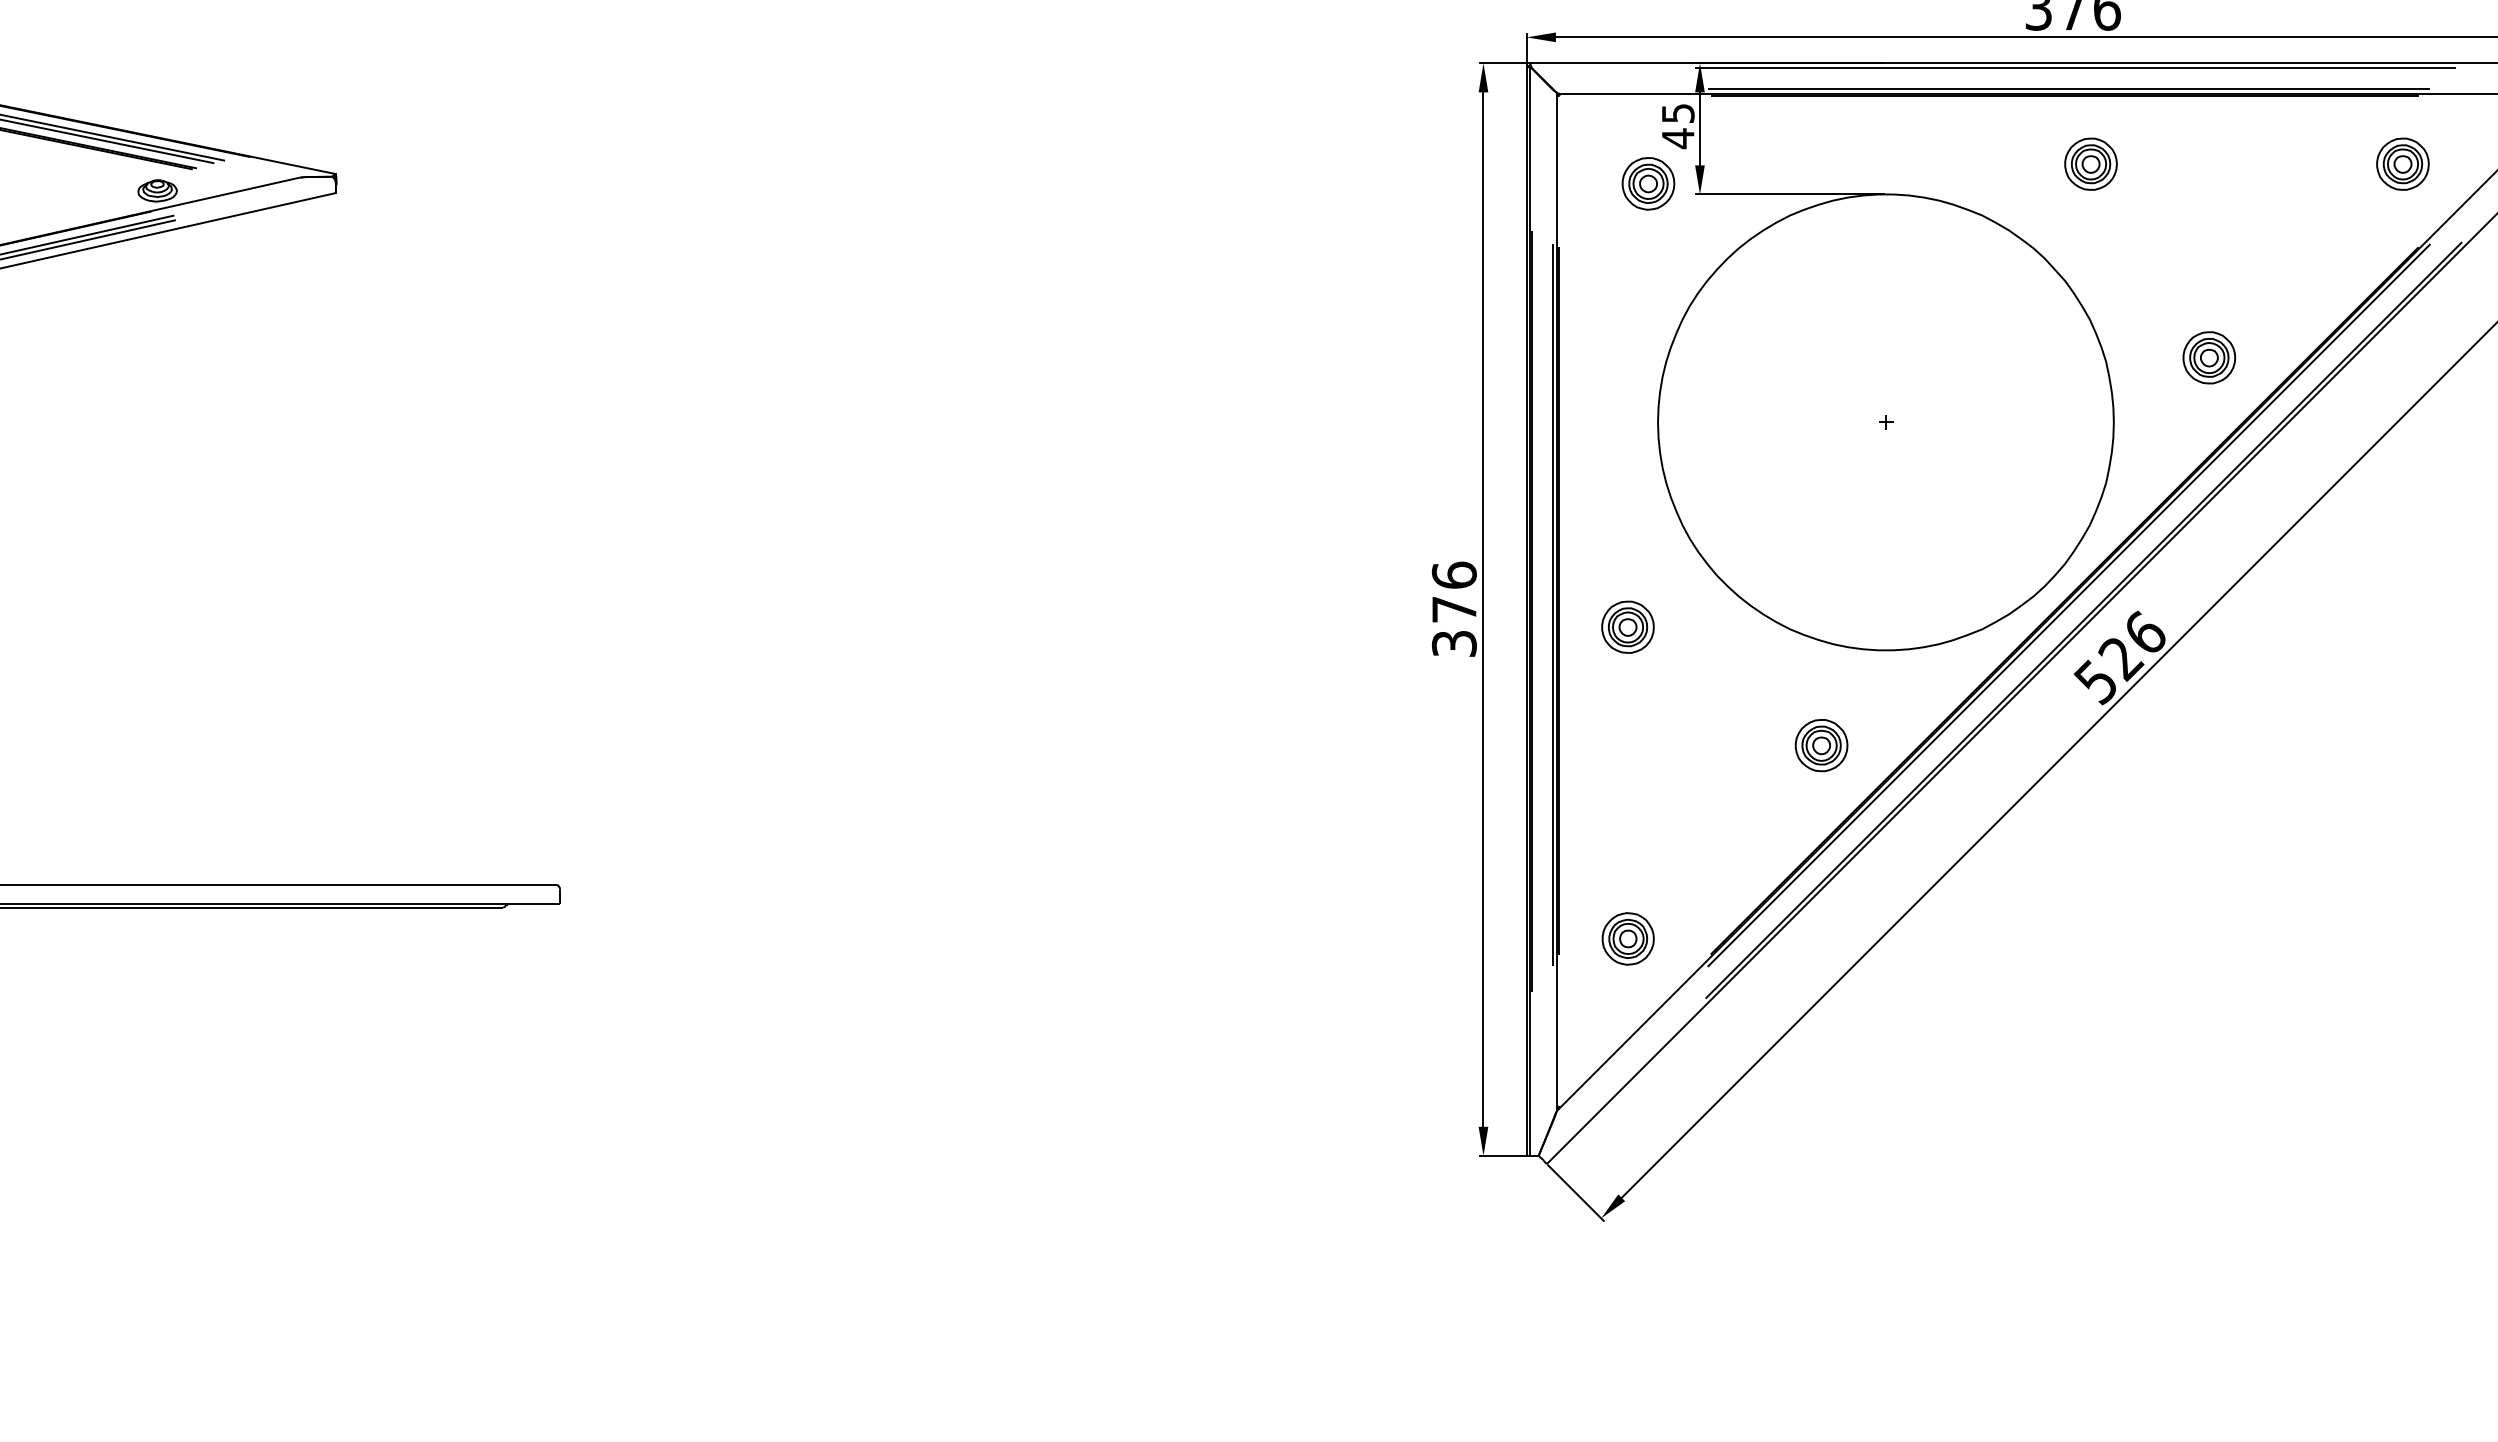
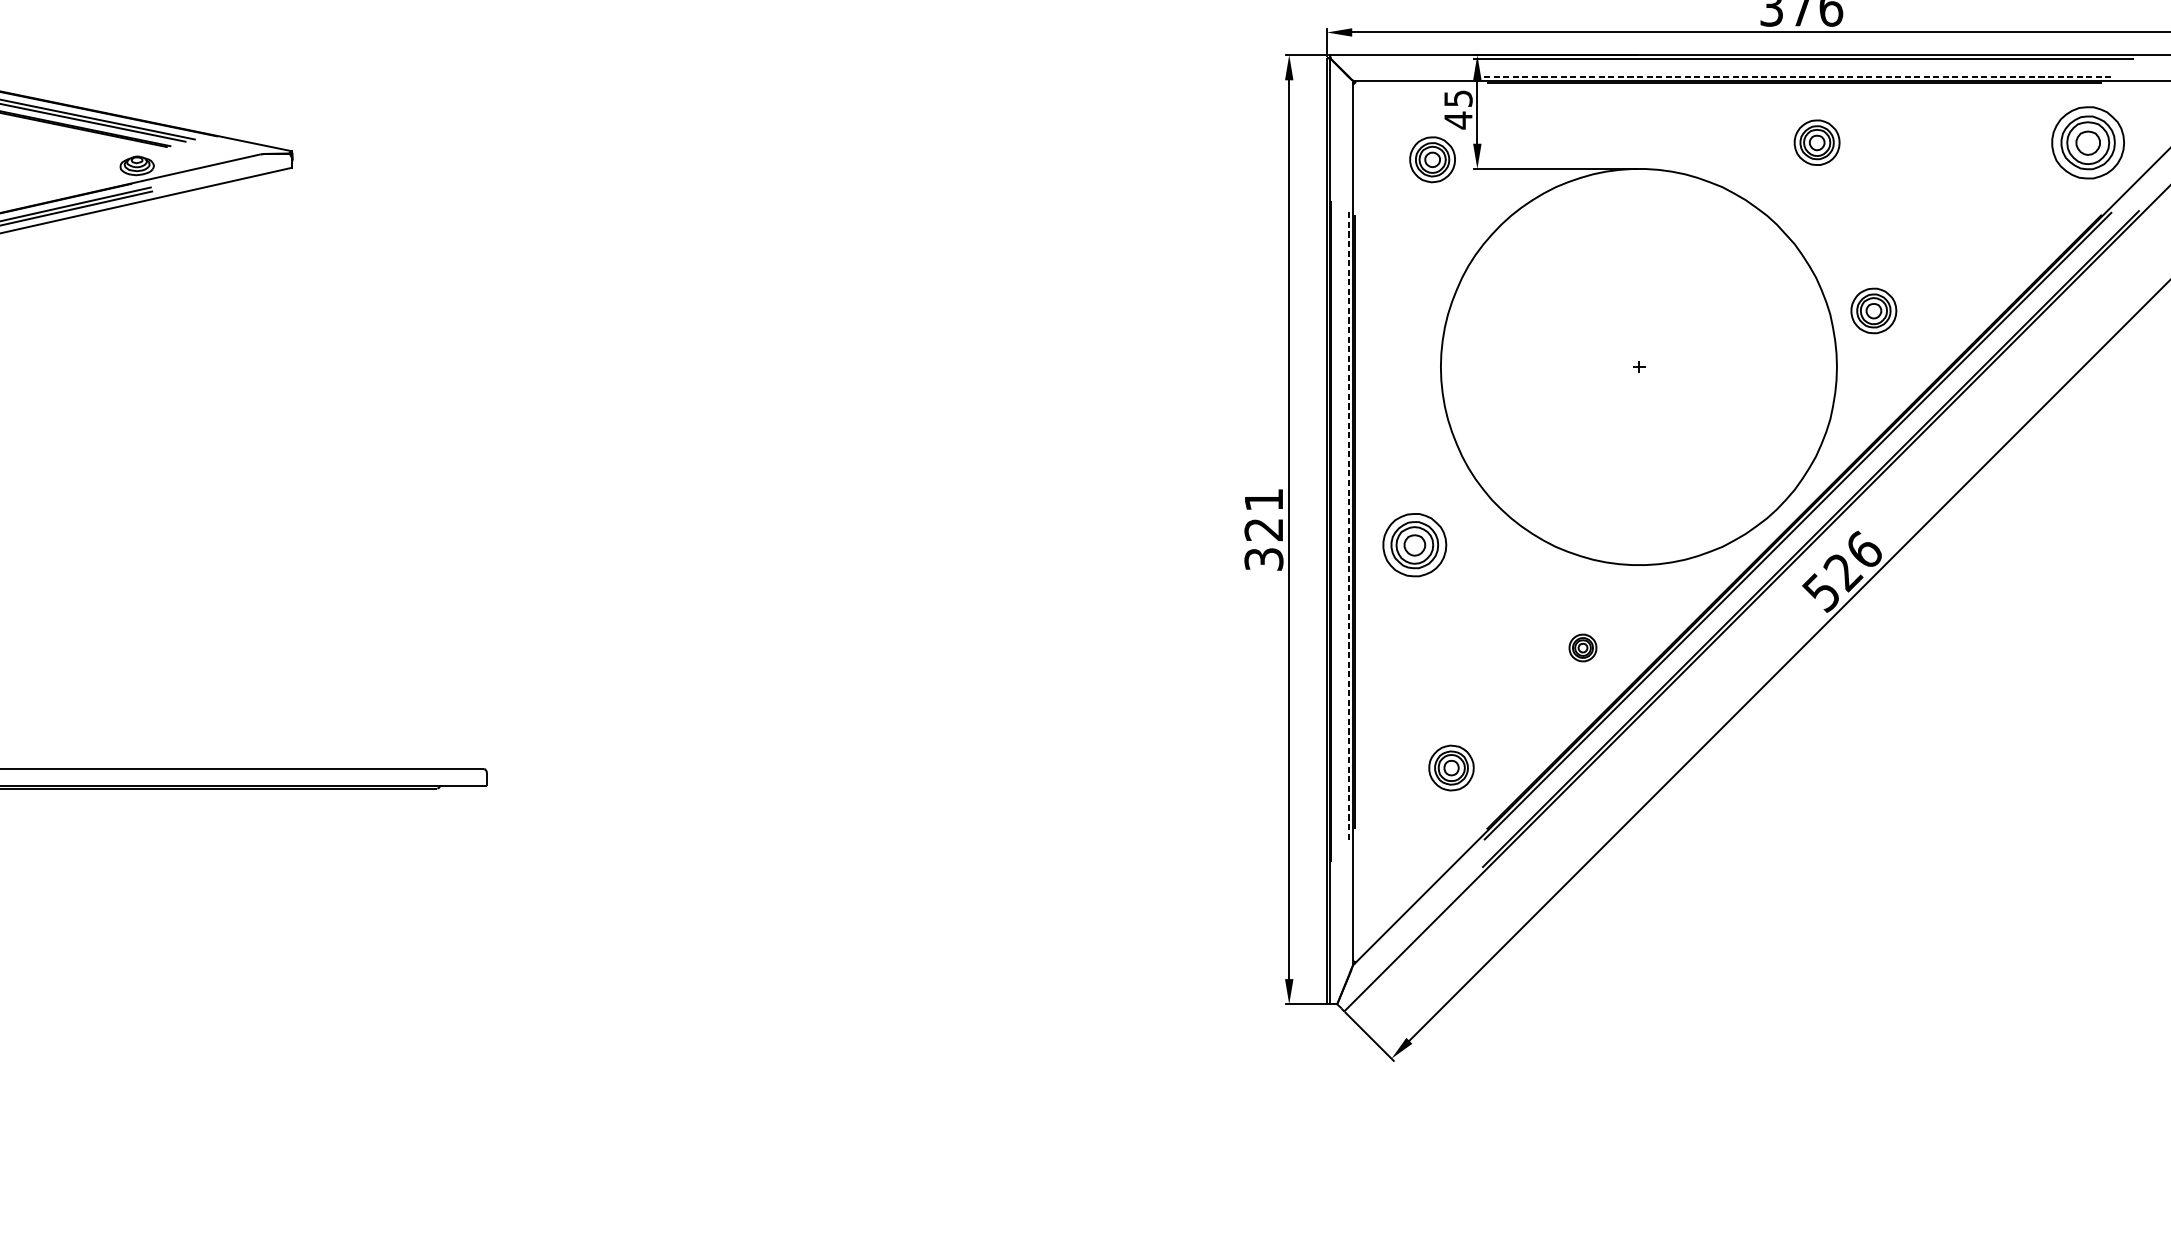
line: (2069, 88) -> (1798, 76), solid -> dashed
part: (2402, 163) -> (2087, 142), size x1.6
part: (2209, 357) -> (1874, 310), moved
text: (1453, 591) -> (1263, 513), 376 -> 321
line: (1552, 604) -> (1349, 525), solid -> dashed
part: (1627, 626) -> (1414, 544), size x1.4
part: (1821, 745) -> (1582, 647), size x0.6
part: (1627, 938) -> (1450, 767), moved

